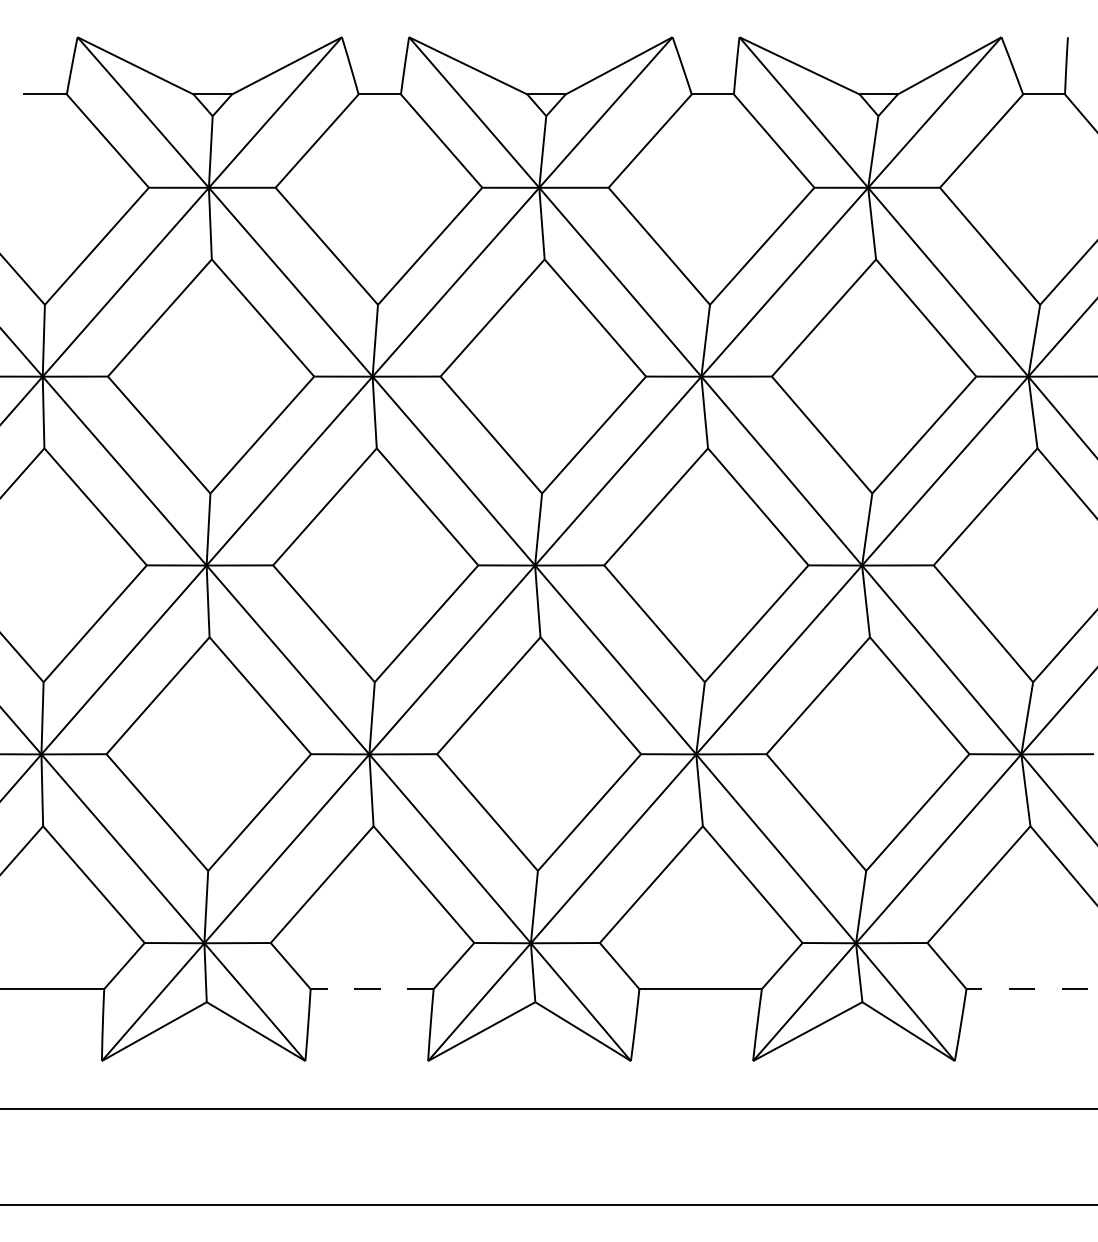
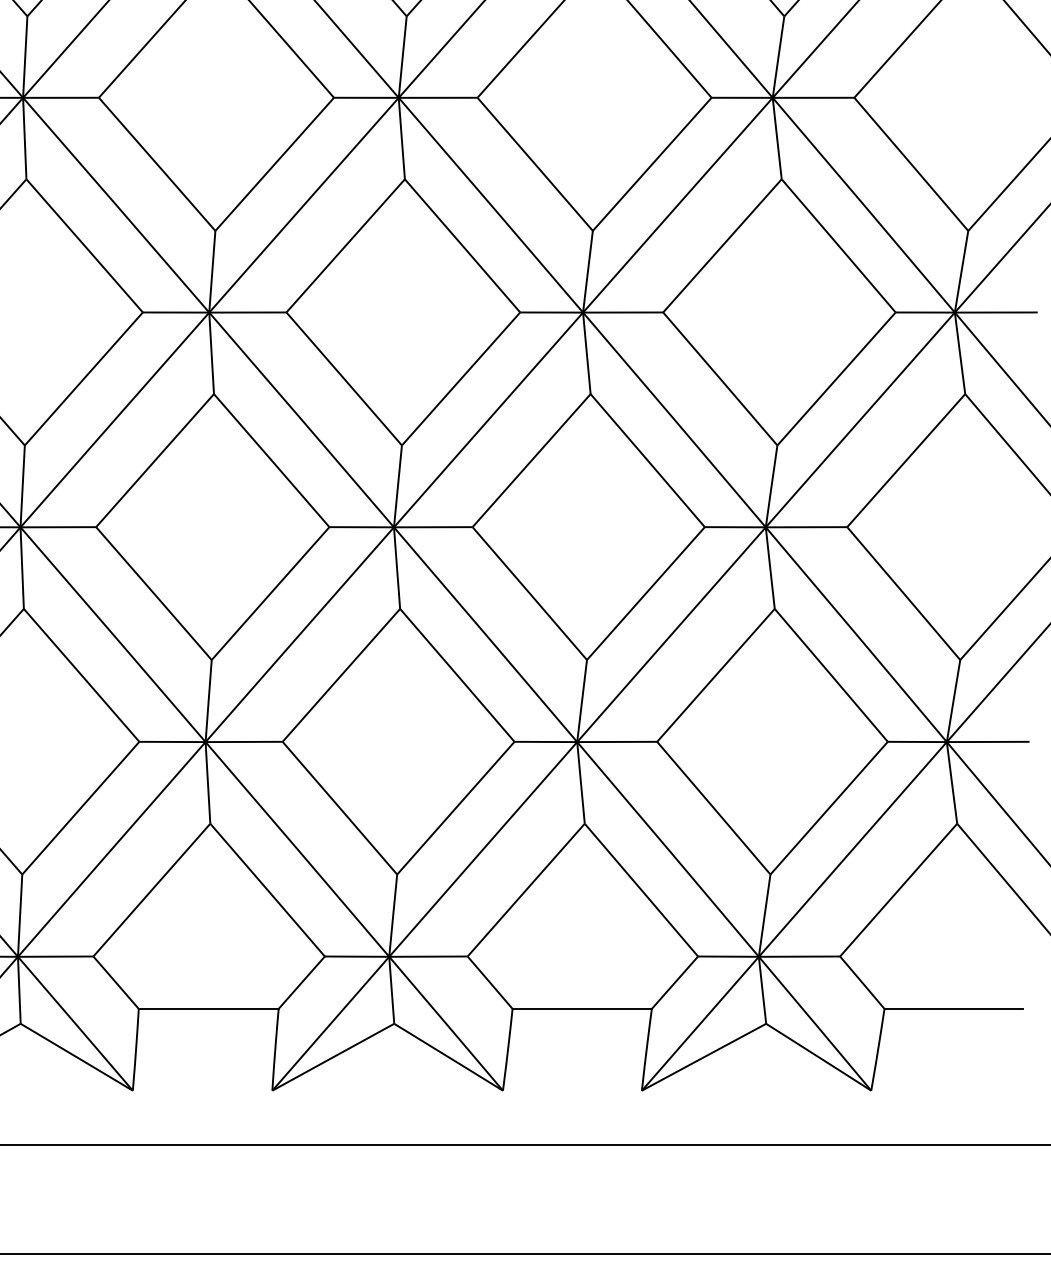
line: (372, 989) -> (209, 1009), dashed -> solid
line: (1027, 989) -> (953, 1009), dashed -> solid

